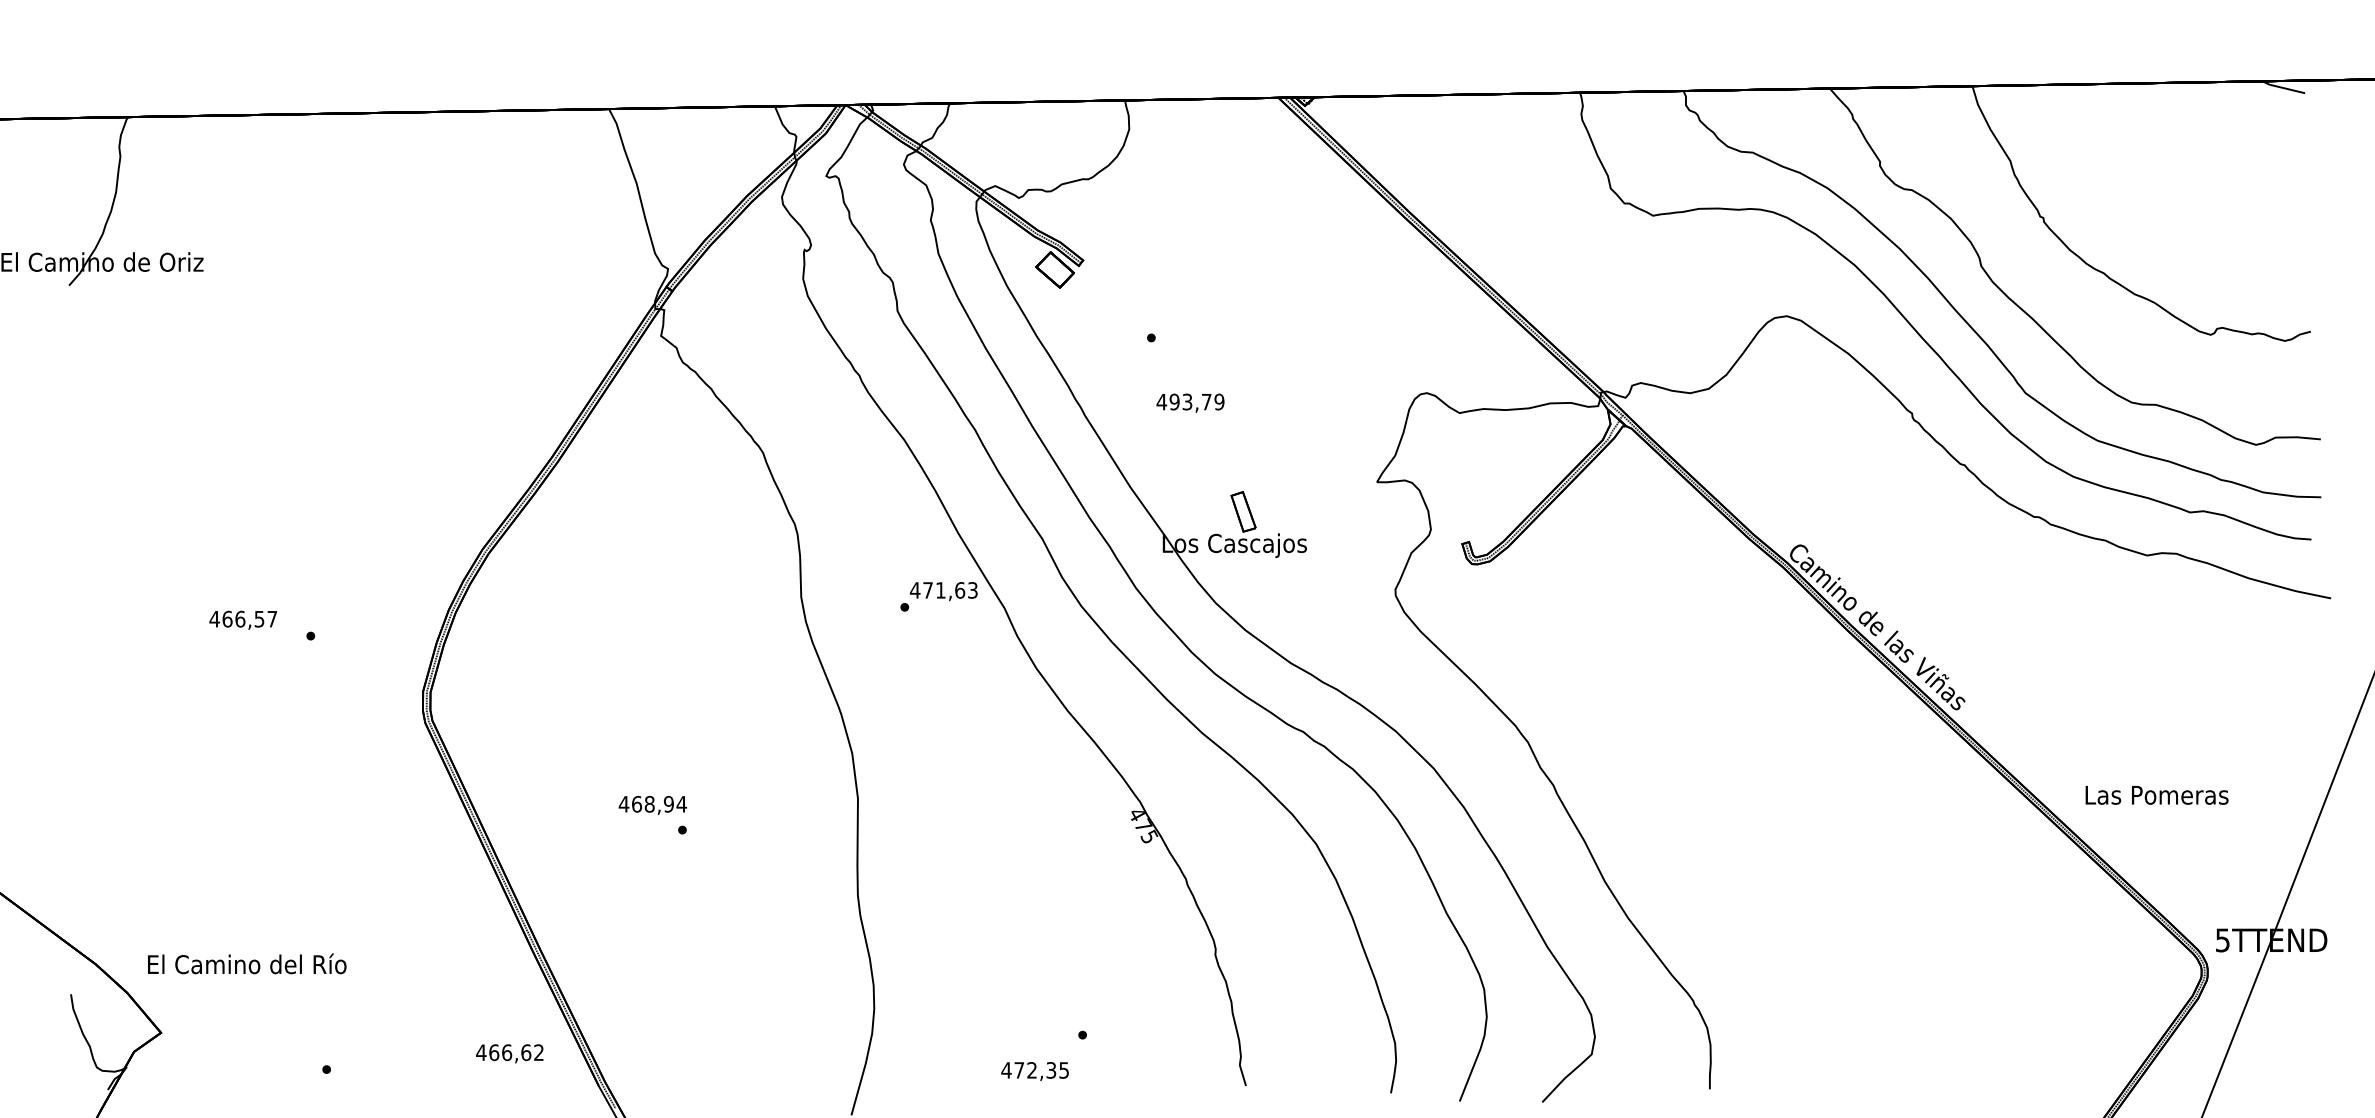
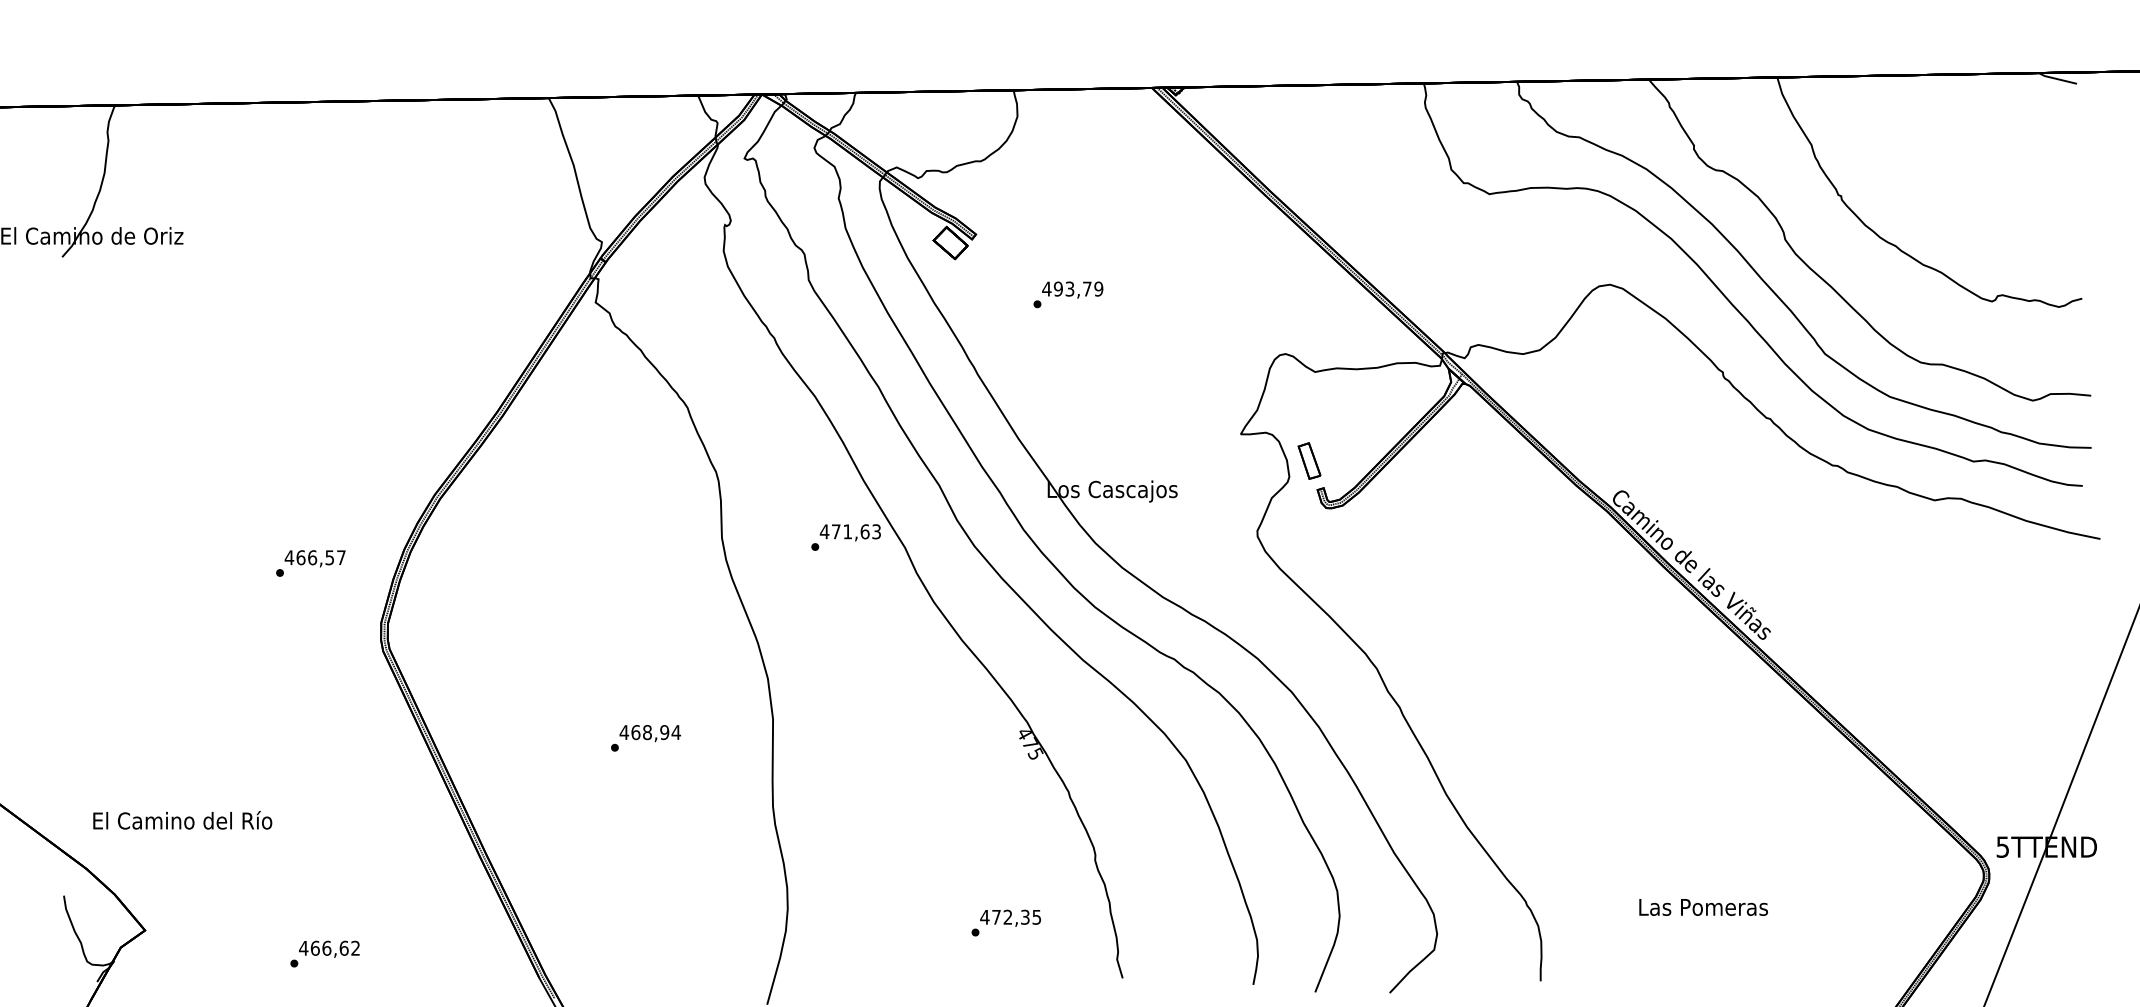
text: (1190, 402) -> (1072, 289), moved
part: (1243, 511) -> (1309, 460), moved
text: (242, 620) -> (314, 558), moved
text: (2156, 795) -> (1703, 907), moved
text: (652, 805) -> (649, 733), moved
text: (246, 964) -> (182, 820), moved
text: (509, 1052) -> (329, 948), moved
text: (1034, 1070) -> (1010, 917), moved

